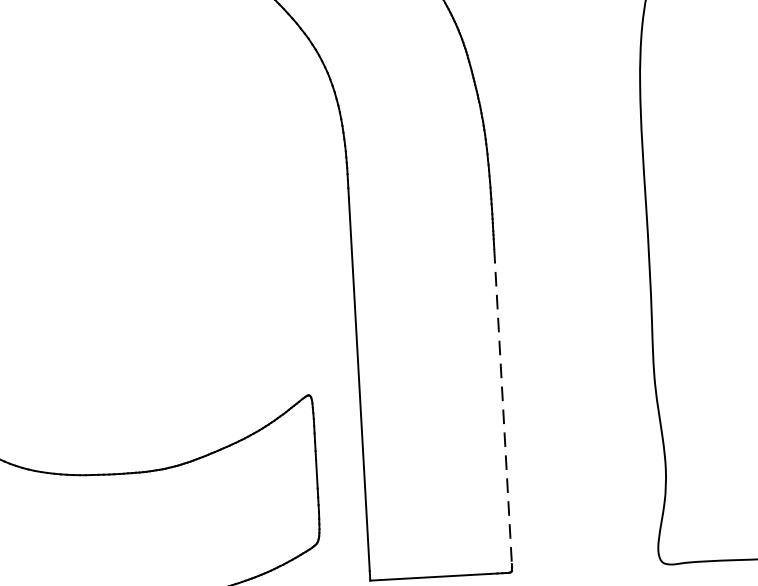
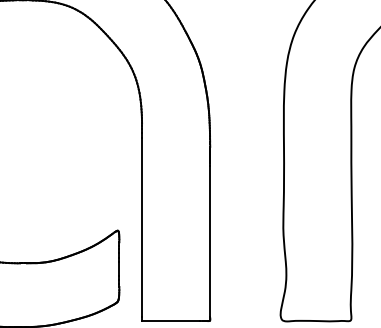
line: (503, 406) -> (210, 241), dashed -> solid

